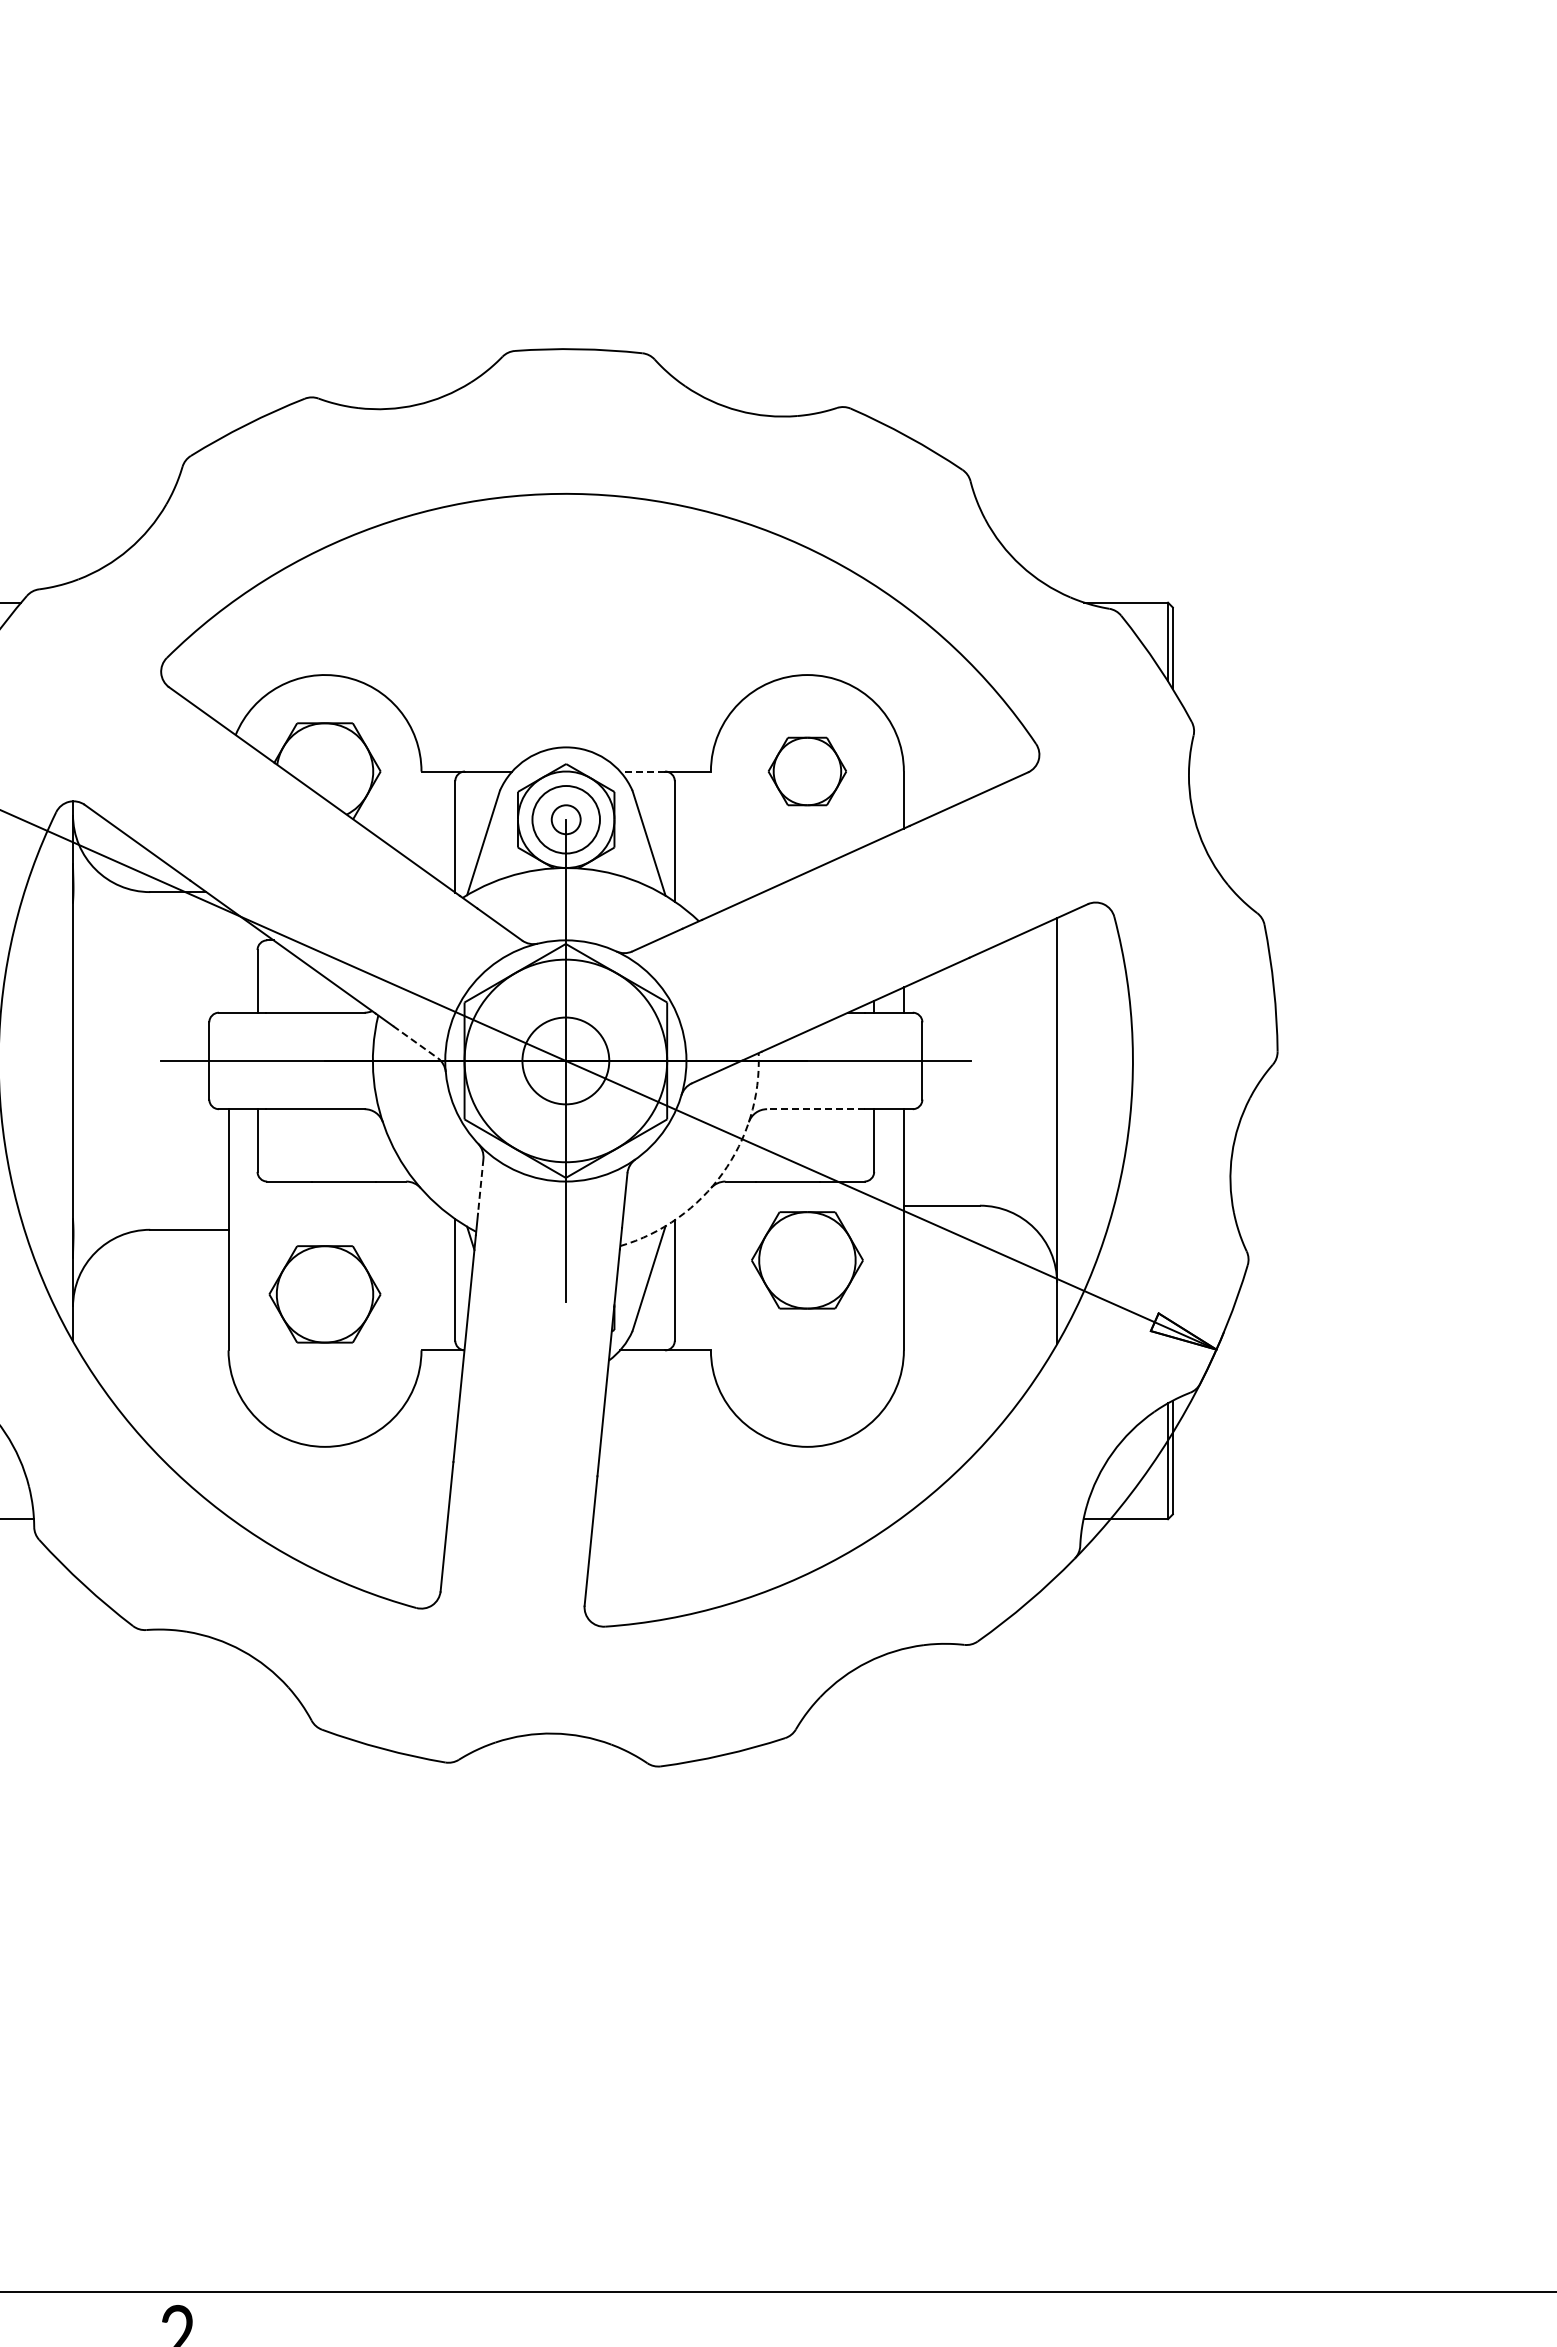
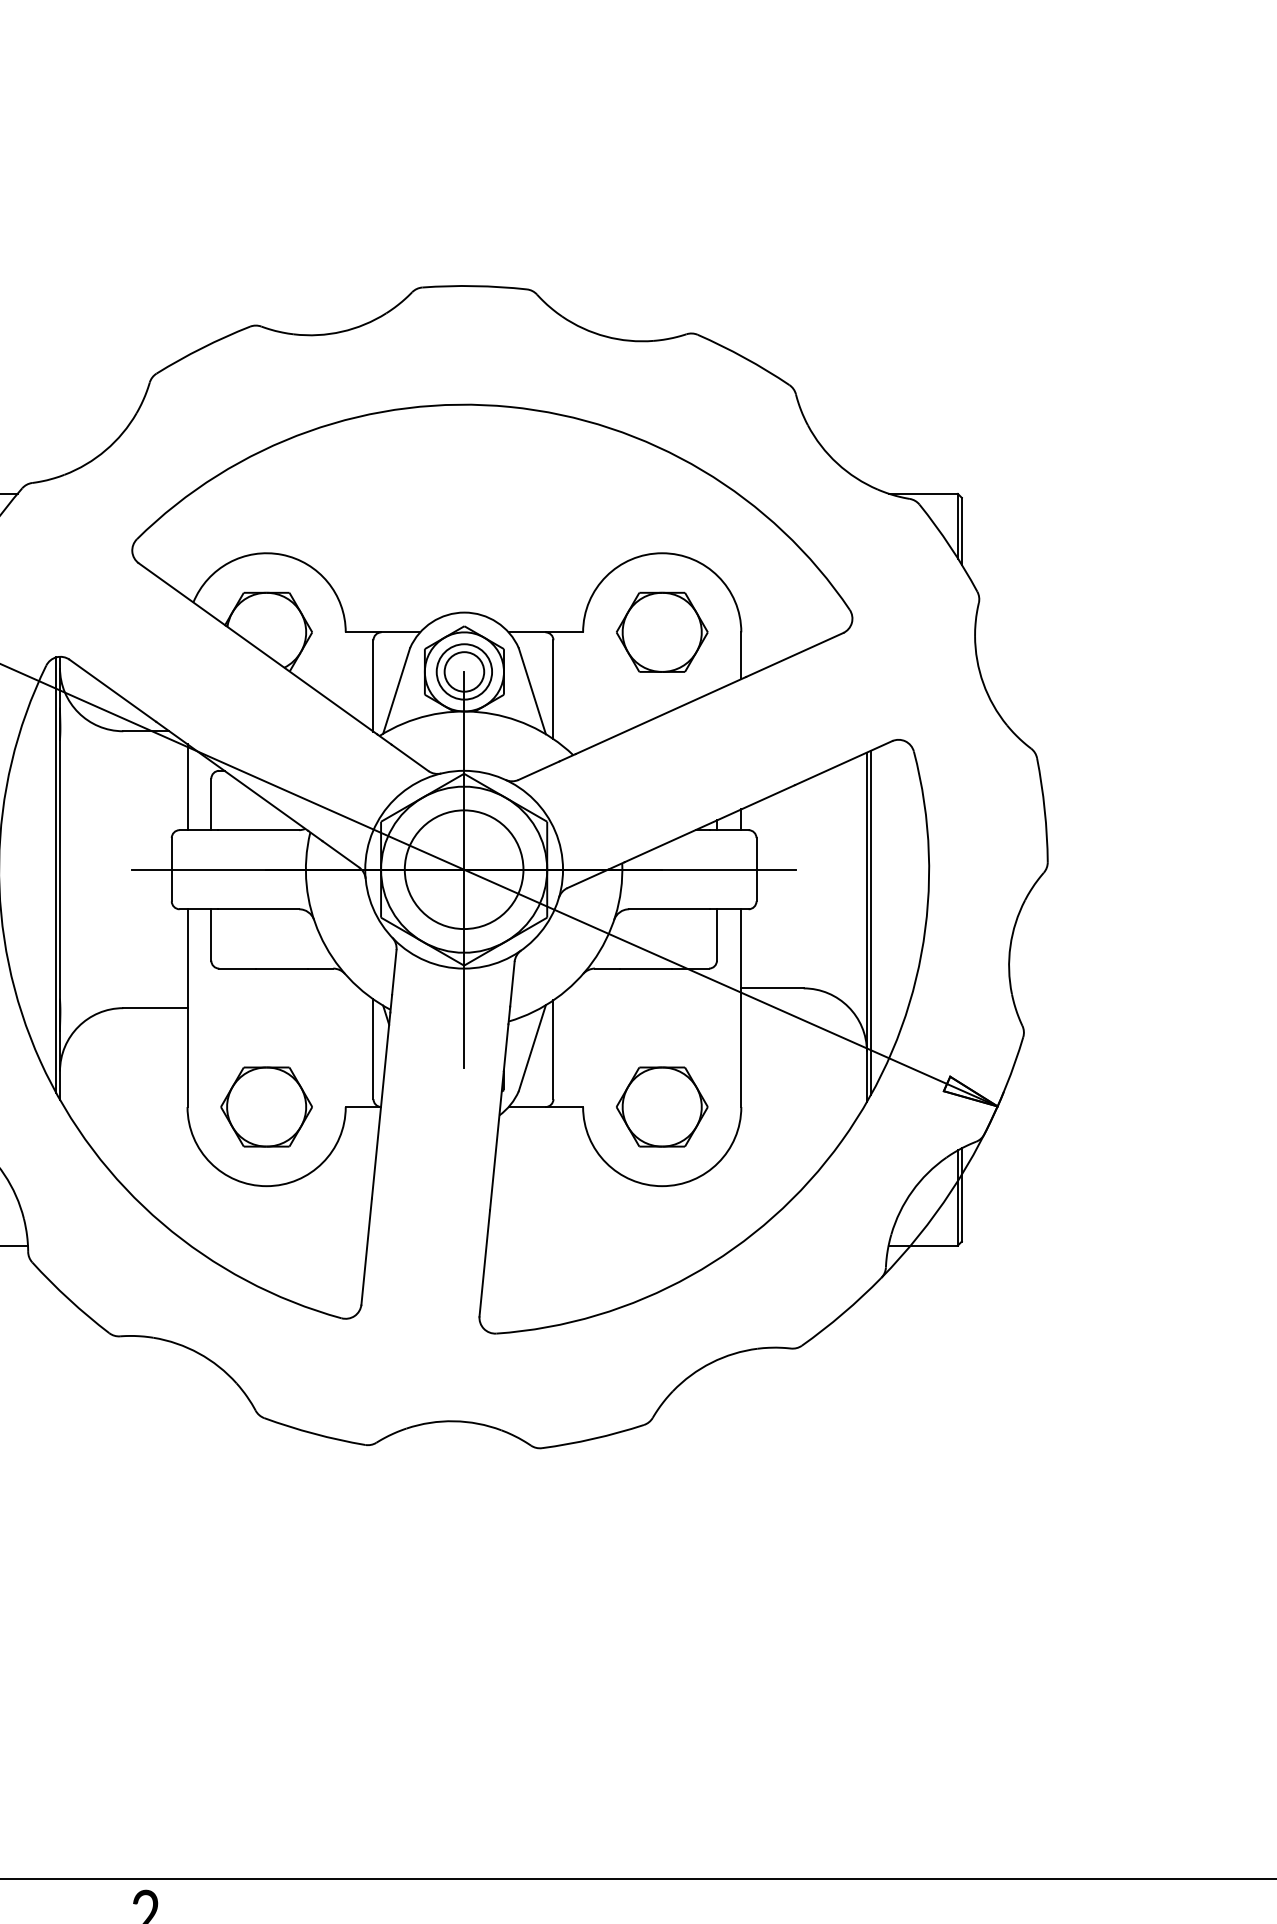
line: (642, 771) -> (526, 632), dashed -> solid
part: (807, 771) -> (662, 632), size x1.43
circle: (566, 819) -> (464, 671), size x1.67
line: (228, 960) -> (187, 787), added
line: (415, 1042) -> (340, 854), dashed -> solid
circle: (565, 1060) -> (463, 869), size x1.67
line: (68, 1067) -> (56, 875), added
line: (815, 1109) -> (668, 909), dashed -> solid
line: (1061, 1125) -> (870, 922), added
arc: (722, 1173) -> (592, 962), dashed -> solid
line: (480, 1186) -> (394, 972), dashed -> solid
part: (807, 1260) -> (662, 1107), moved
part: (324, 1294) -> (266, 1107), moved

